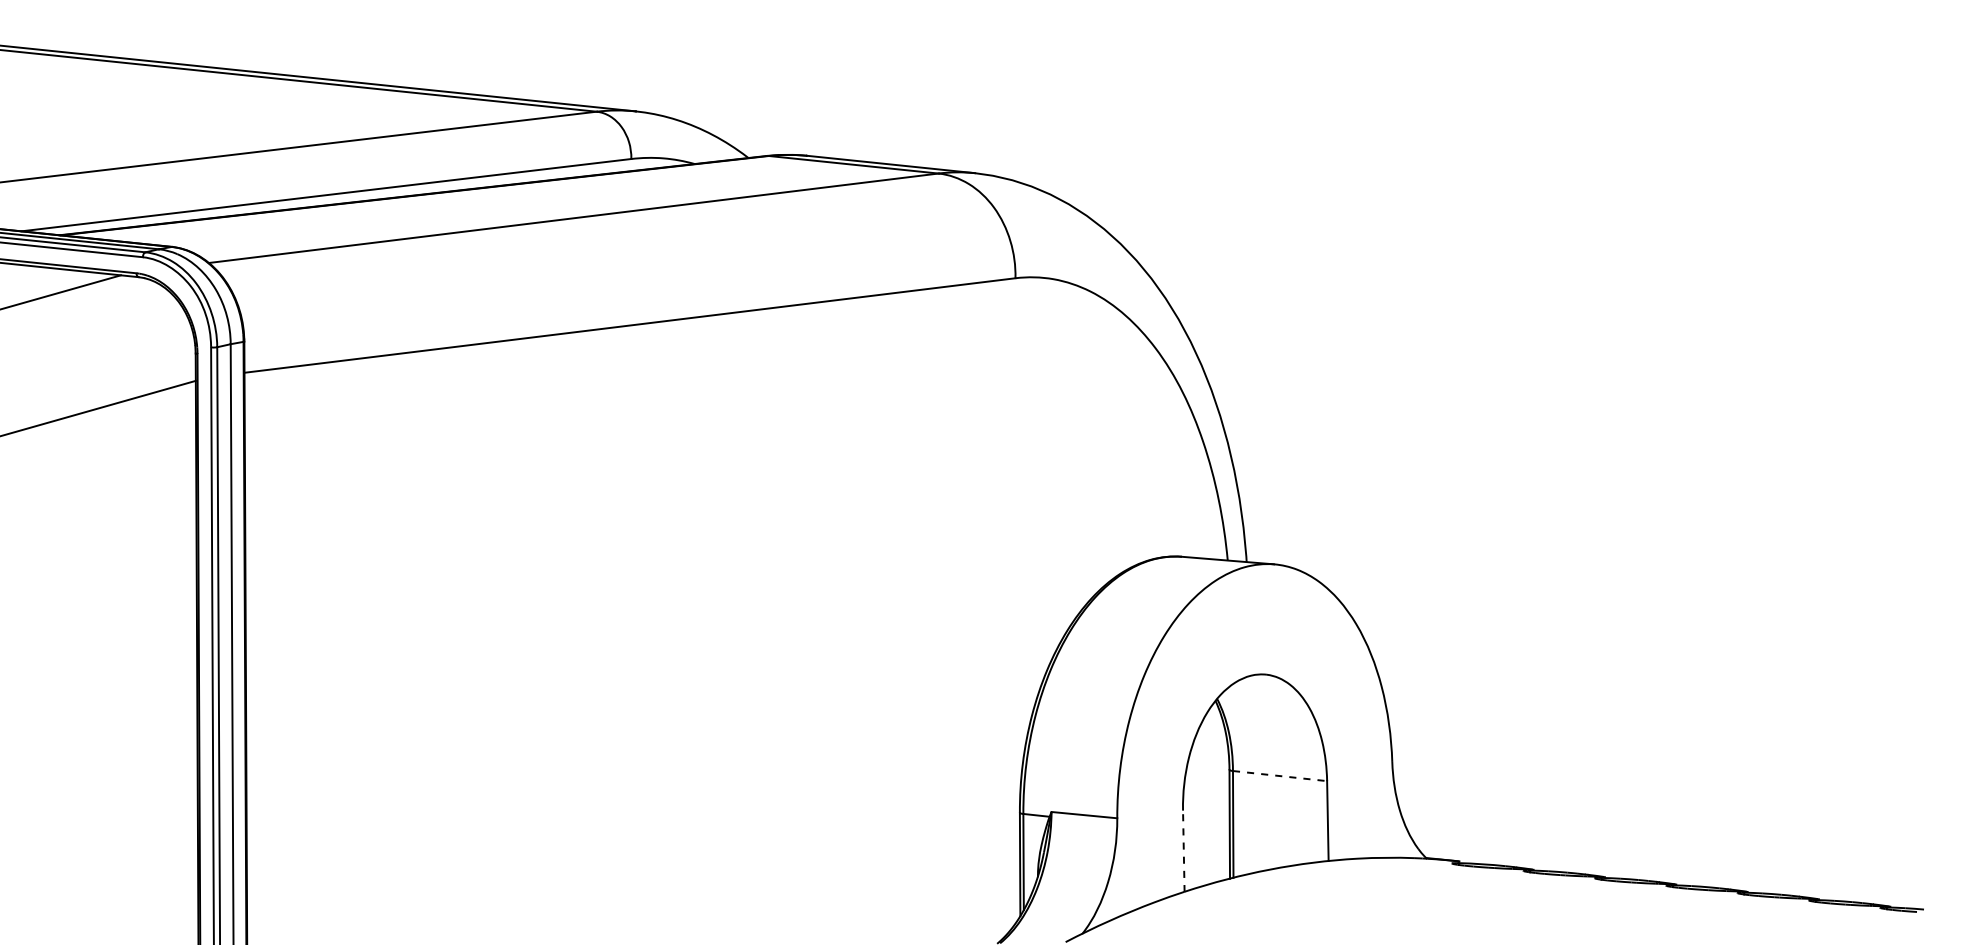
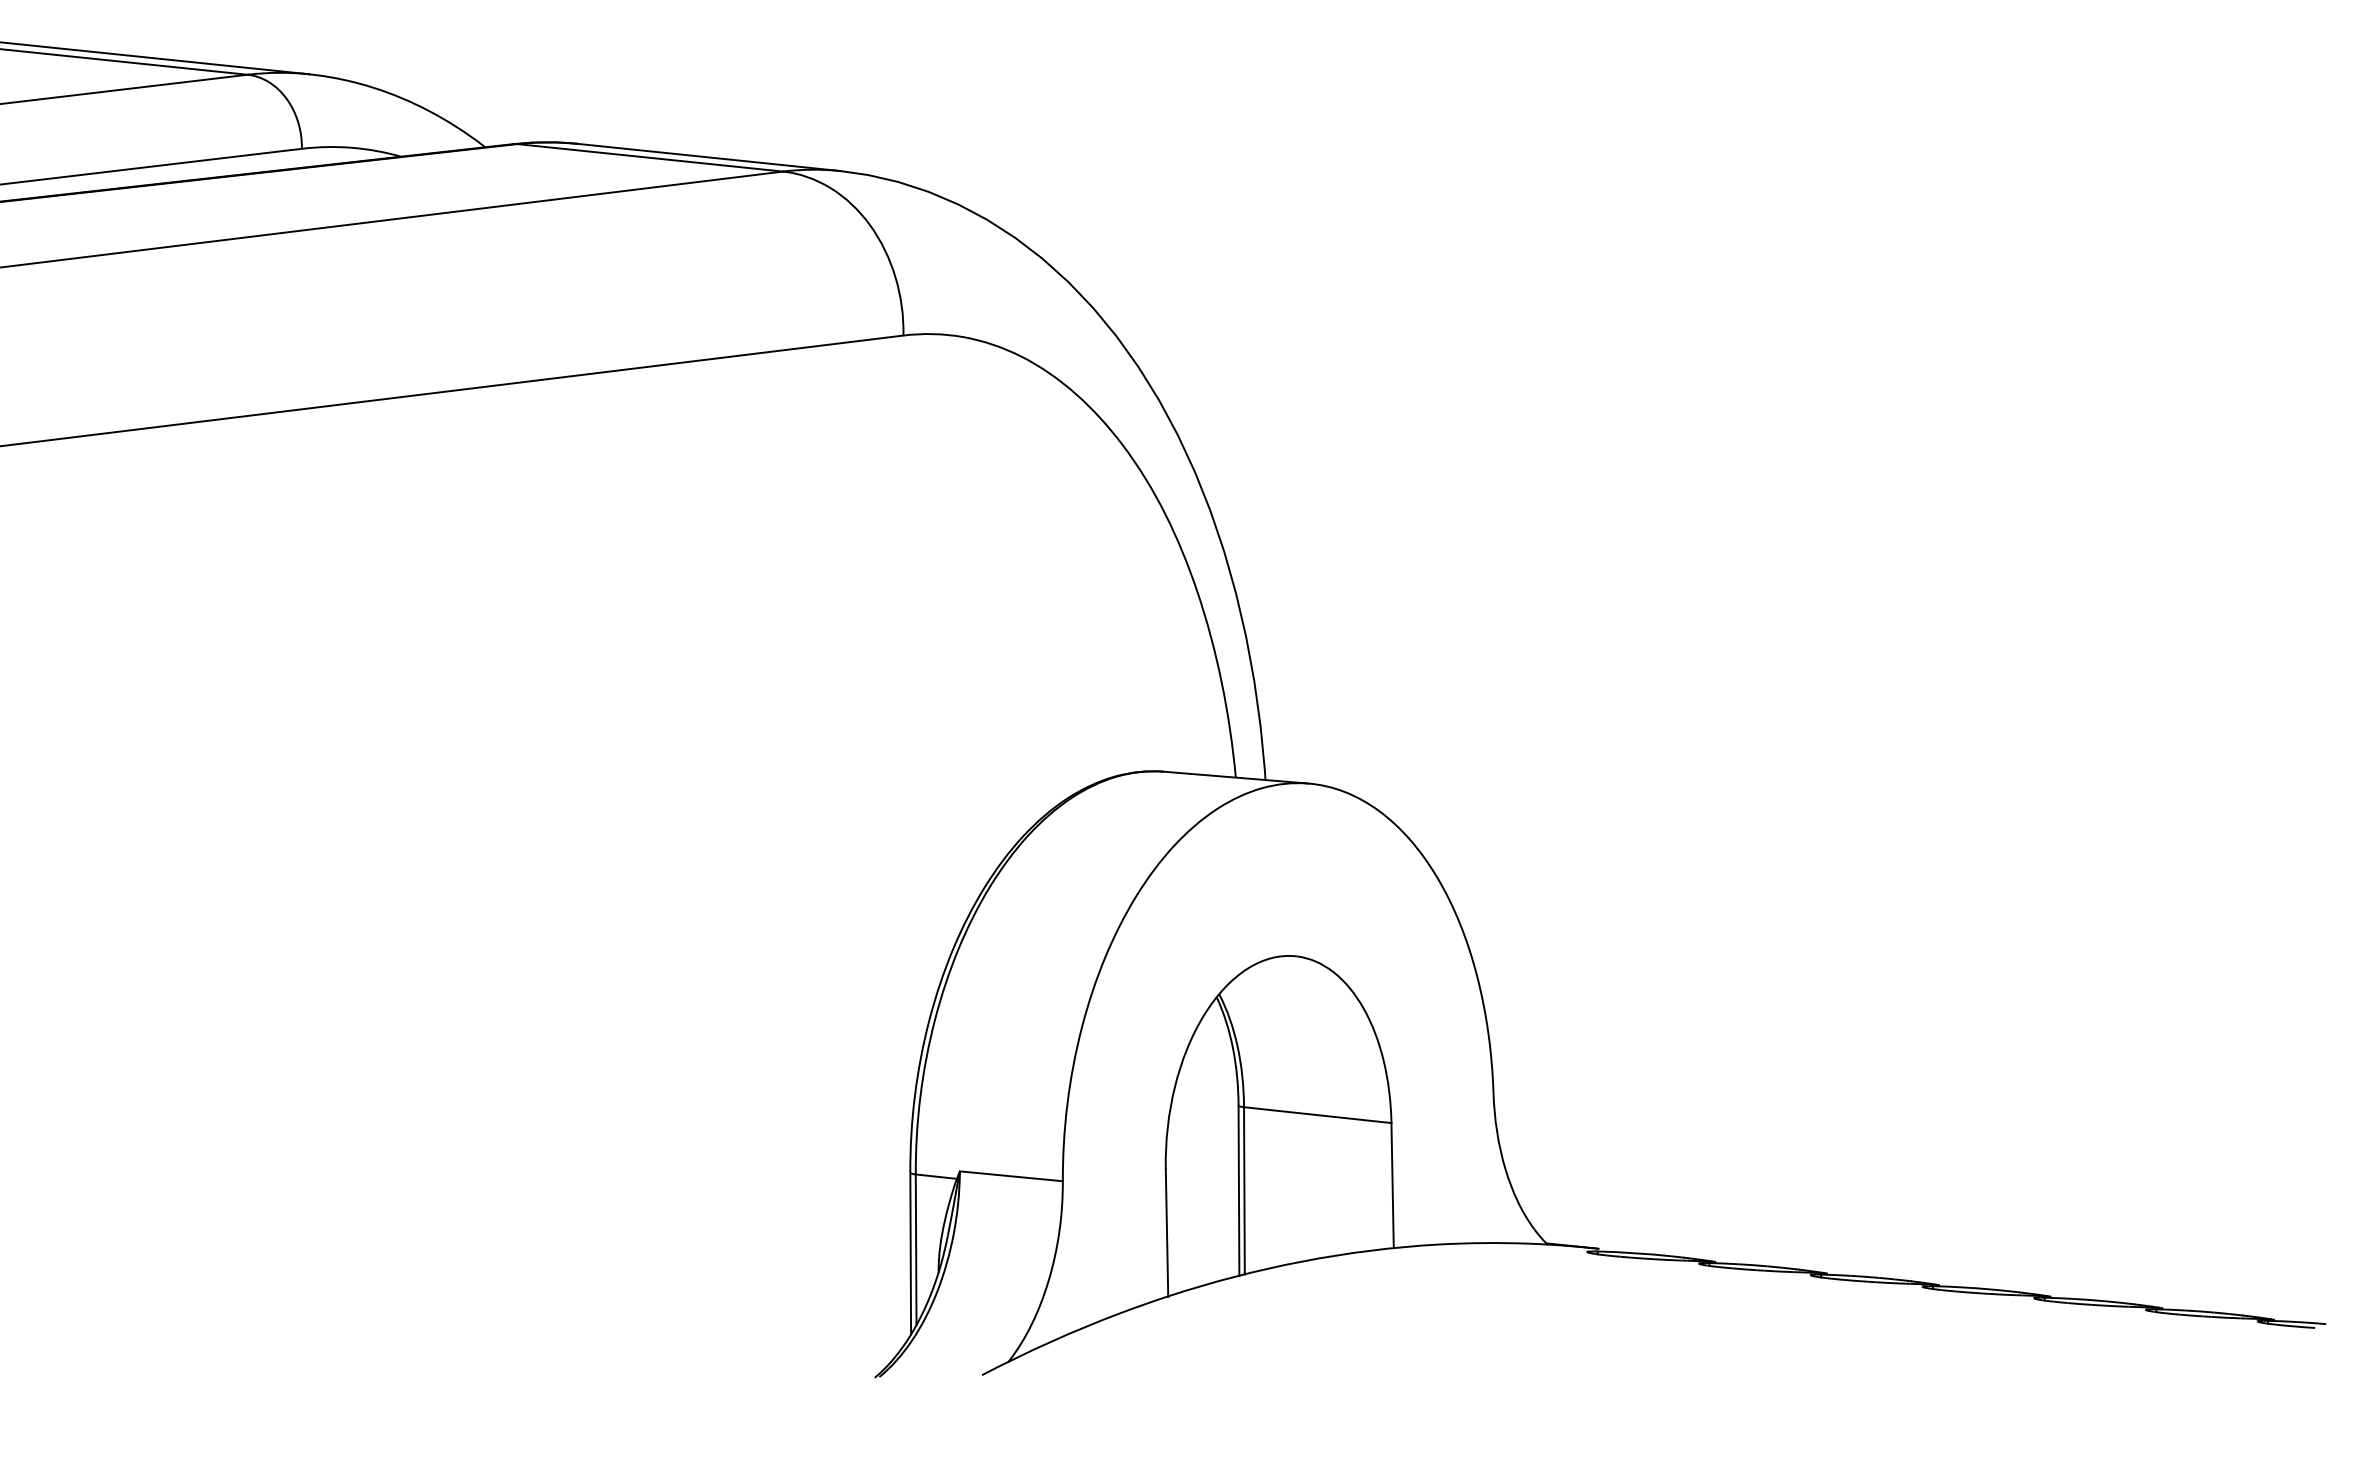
line: (1280, 776) -> (1318, 1115), dashed -> solid
line: (1183, 851) -> (1166, 1233), dashed -> solid

